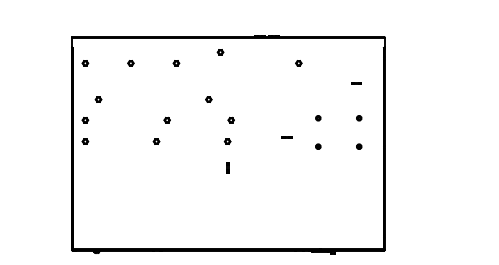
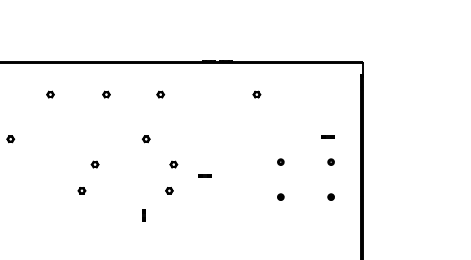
part: (220, 52) -> (160, 94), moved
part: (356, 83) -> (327, 136), moved
line: (286, 137) -> (204, 175), moved
part: (227, 167) -> (143, 215), moved

